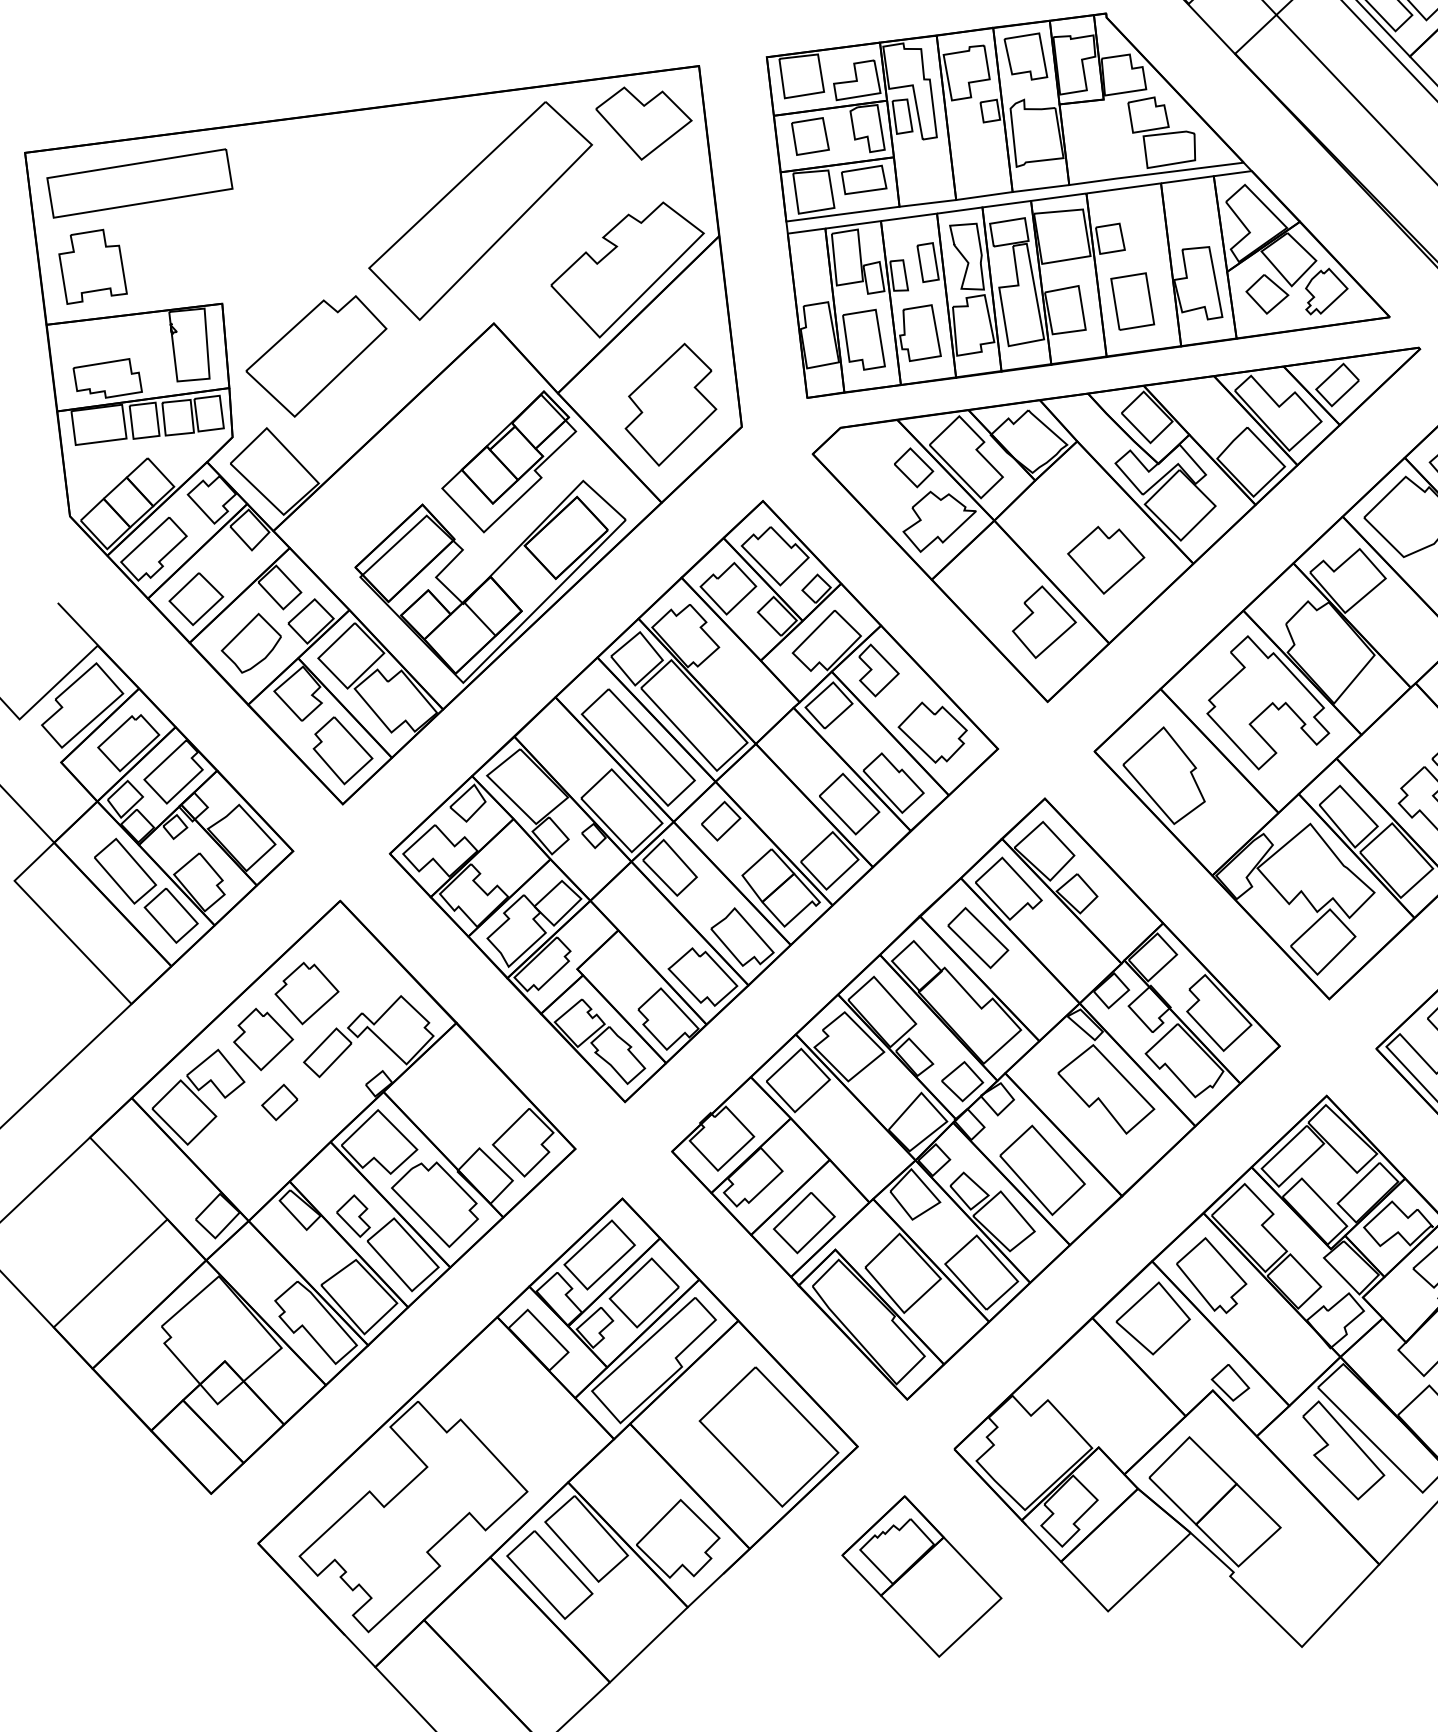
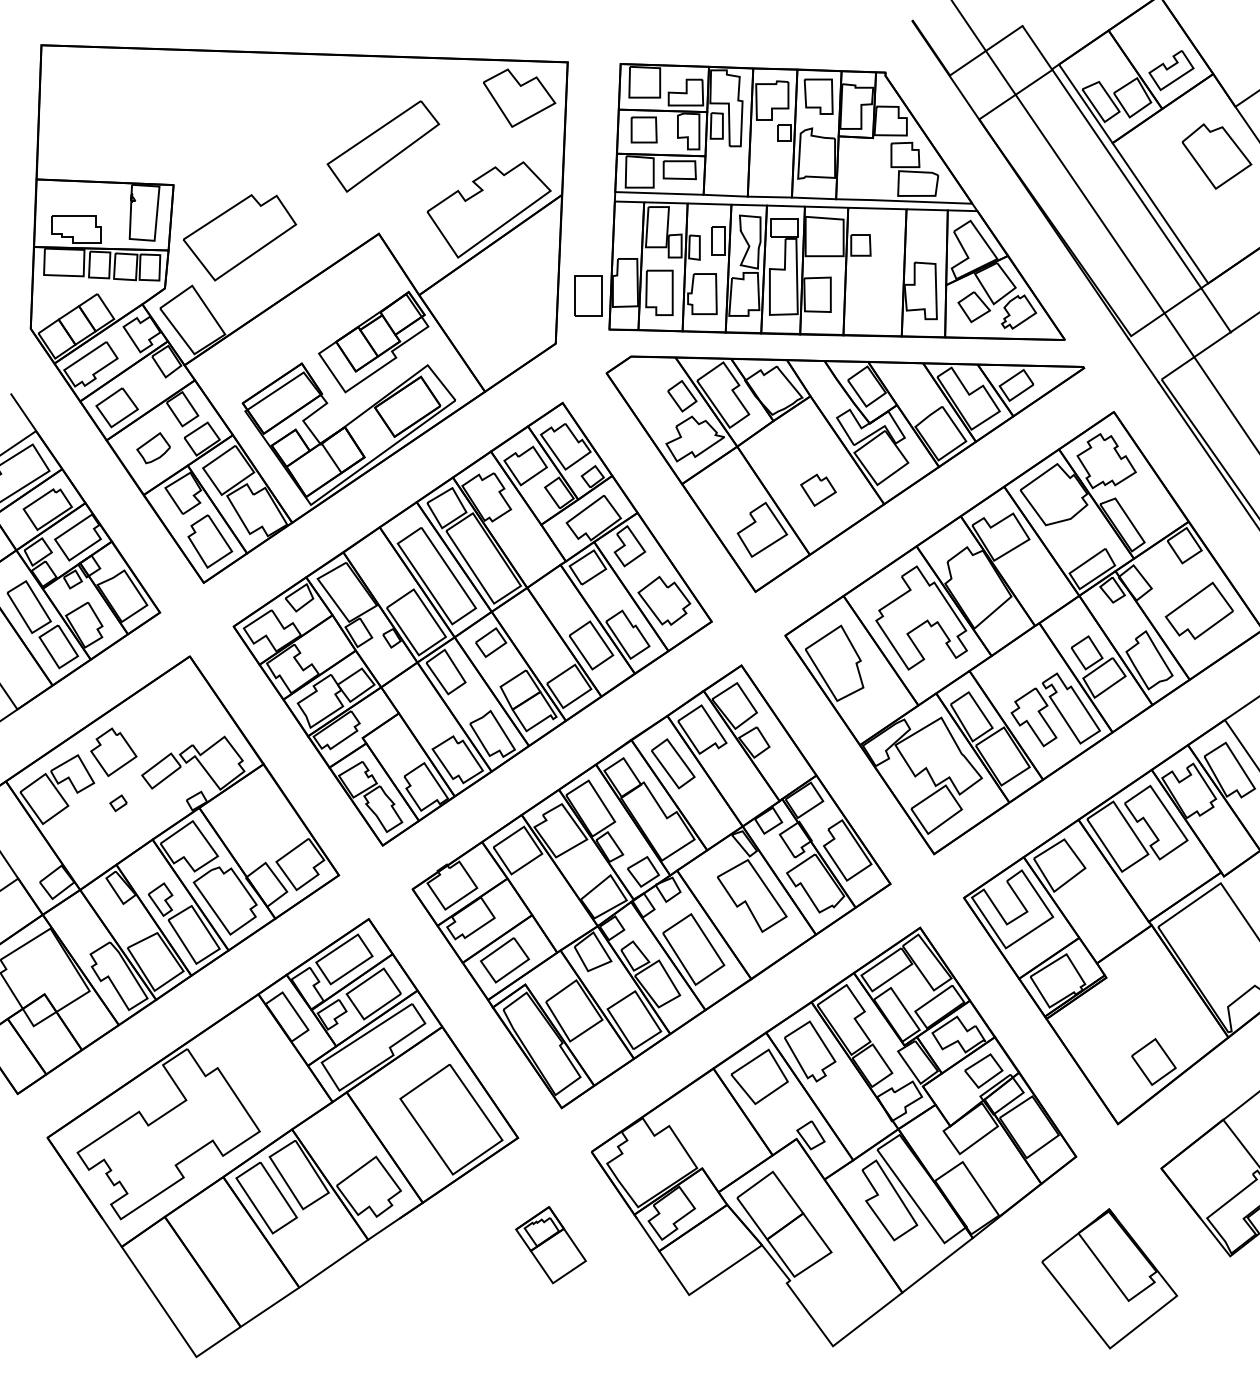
part: (139, 182) -> (125, 82), removed
part: (481, 211) -> (383, 146), size x0.6
part: (91, 265) -> (78, 139), removed
part: (1132, 300) -> (588, 295), moved
part: (668, 405) -> (502, 318), removed
part: (1106, 559) -> (818, 490), size x0.6
part: (250, 642) -> (153, 447), size x0.7
part: (306, 992) -> (152, 722), removed
part: (279, 1102) -> (118, 803), size x0.6
part: (921, 1575) -> (550, 1244), size x0.6

